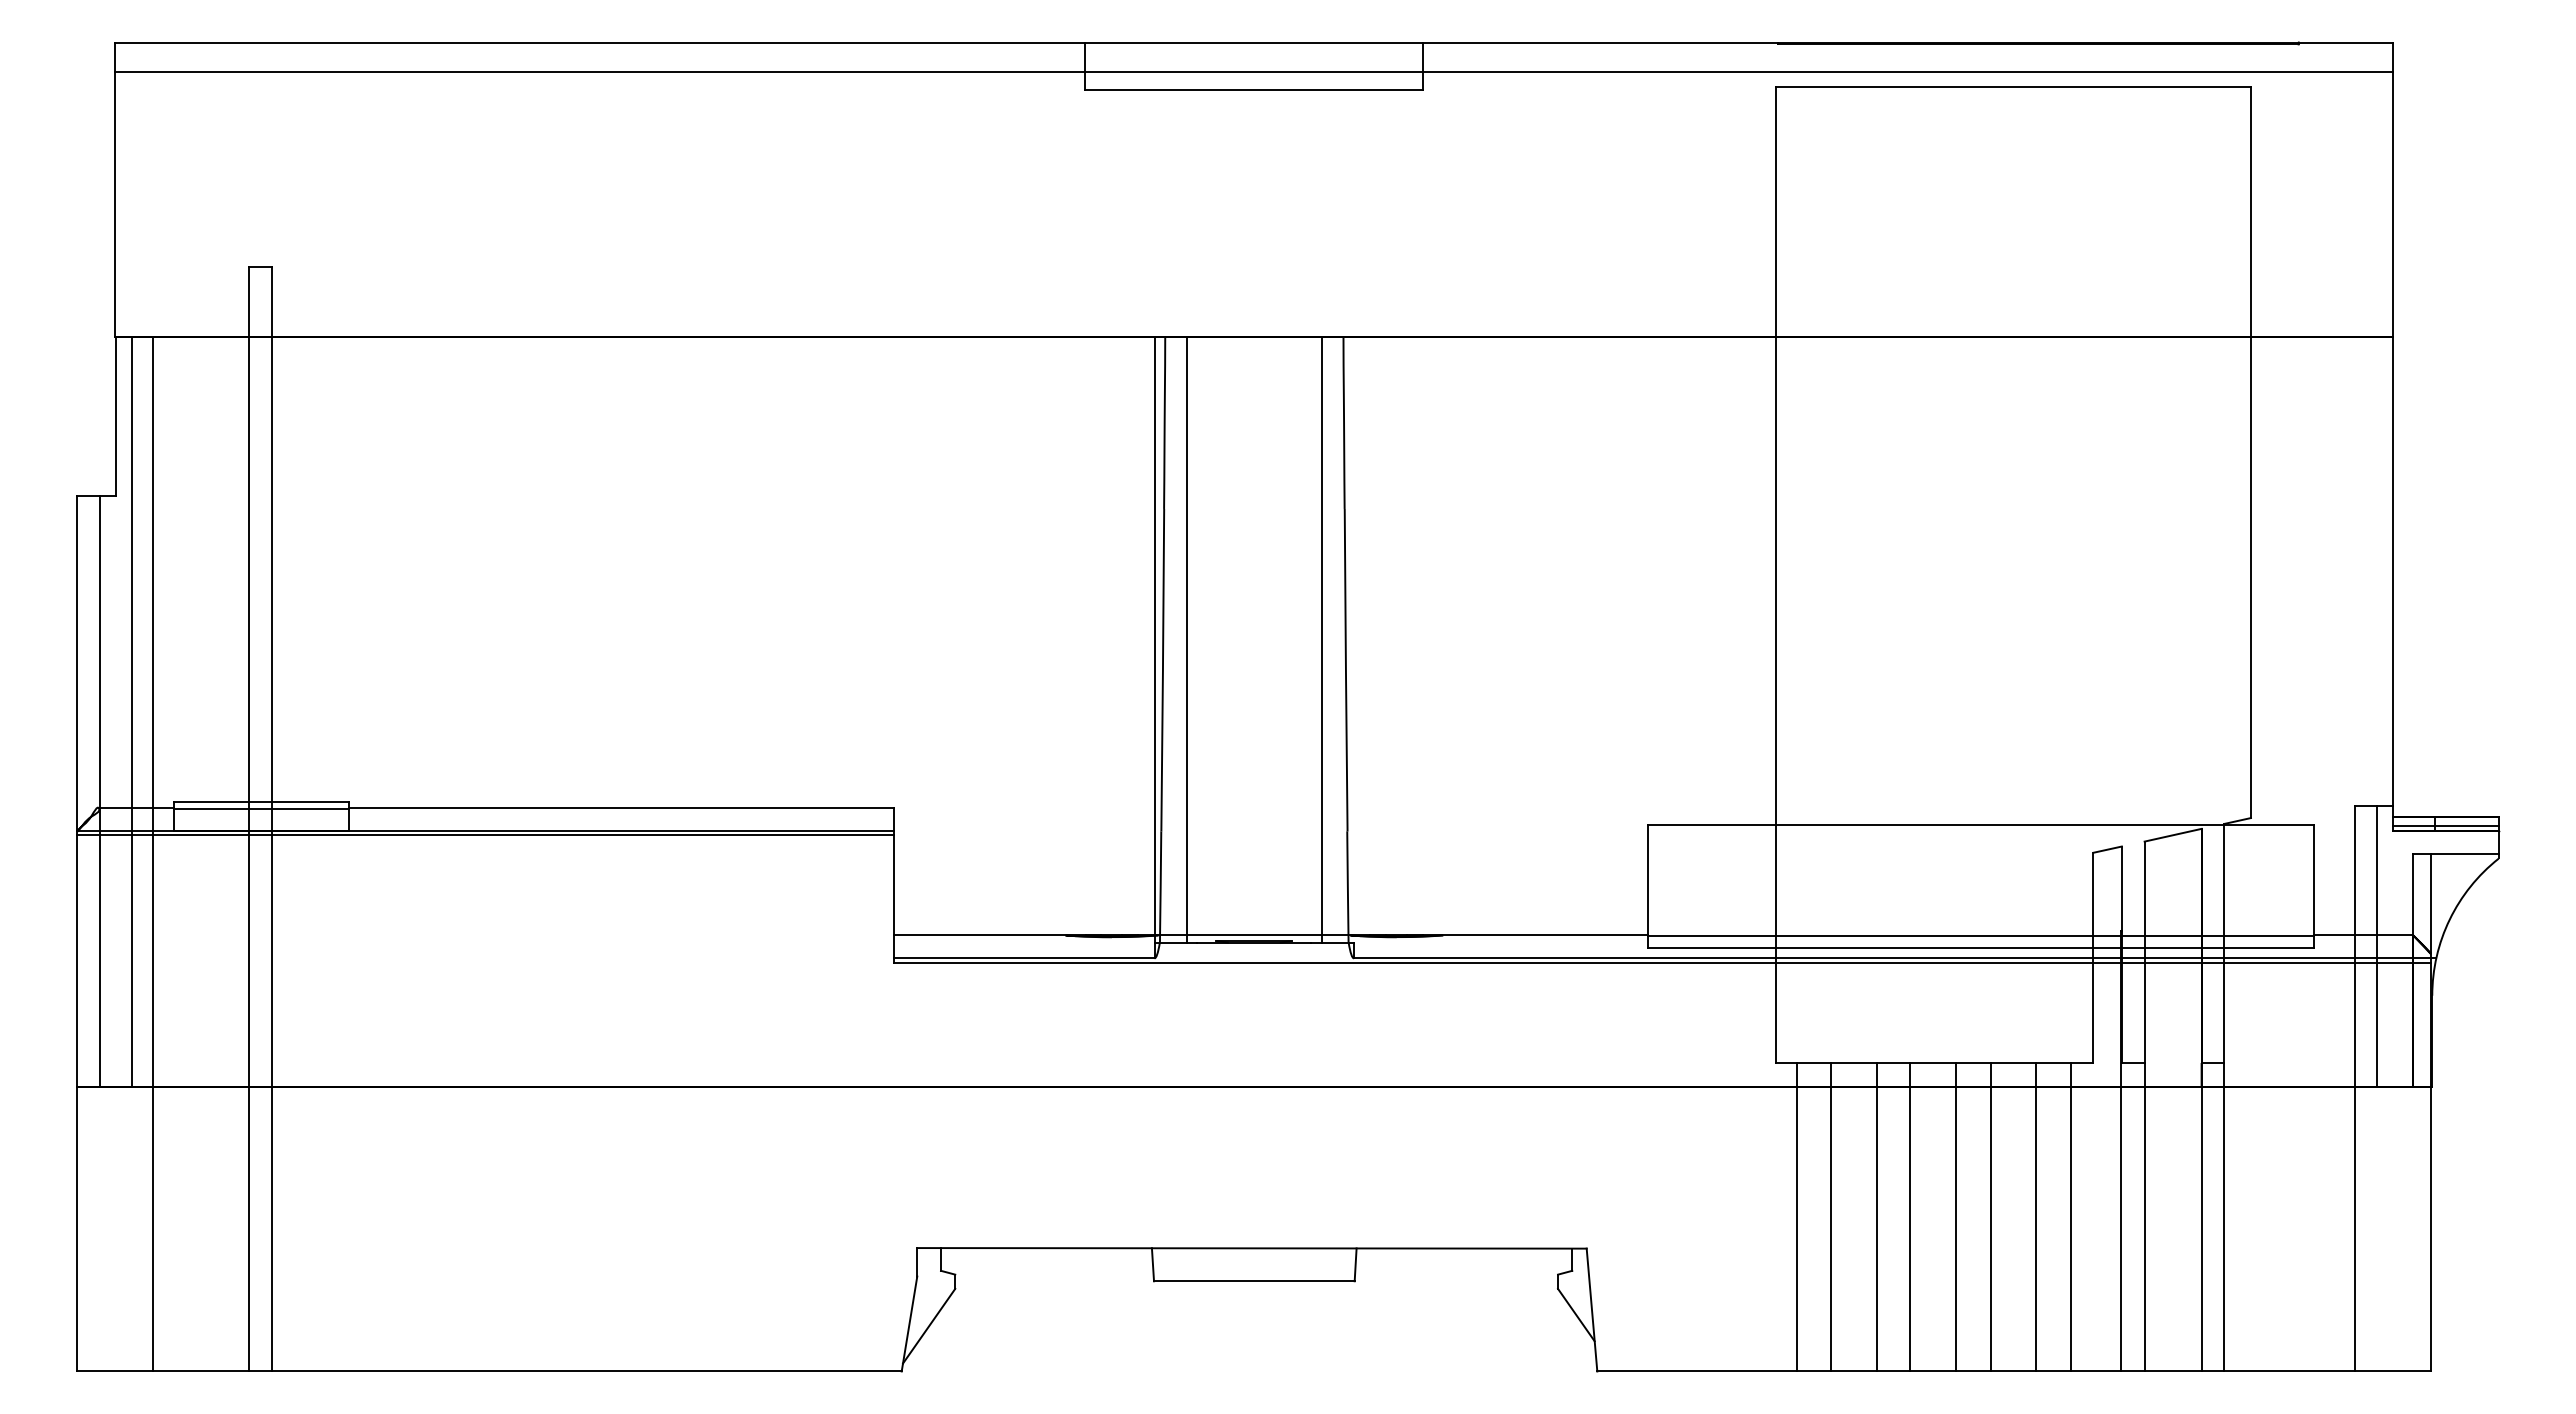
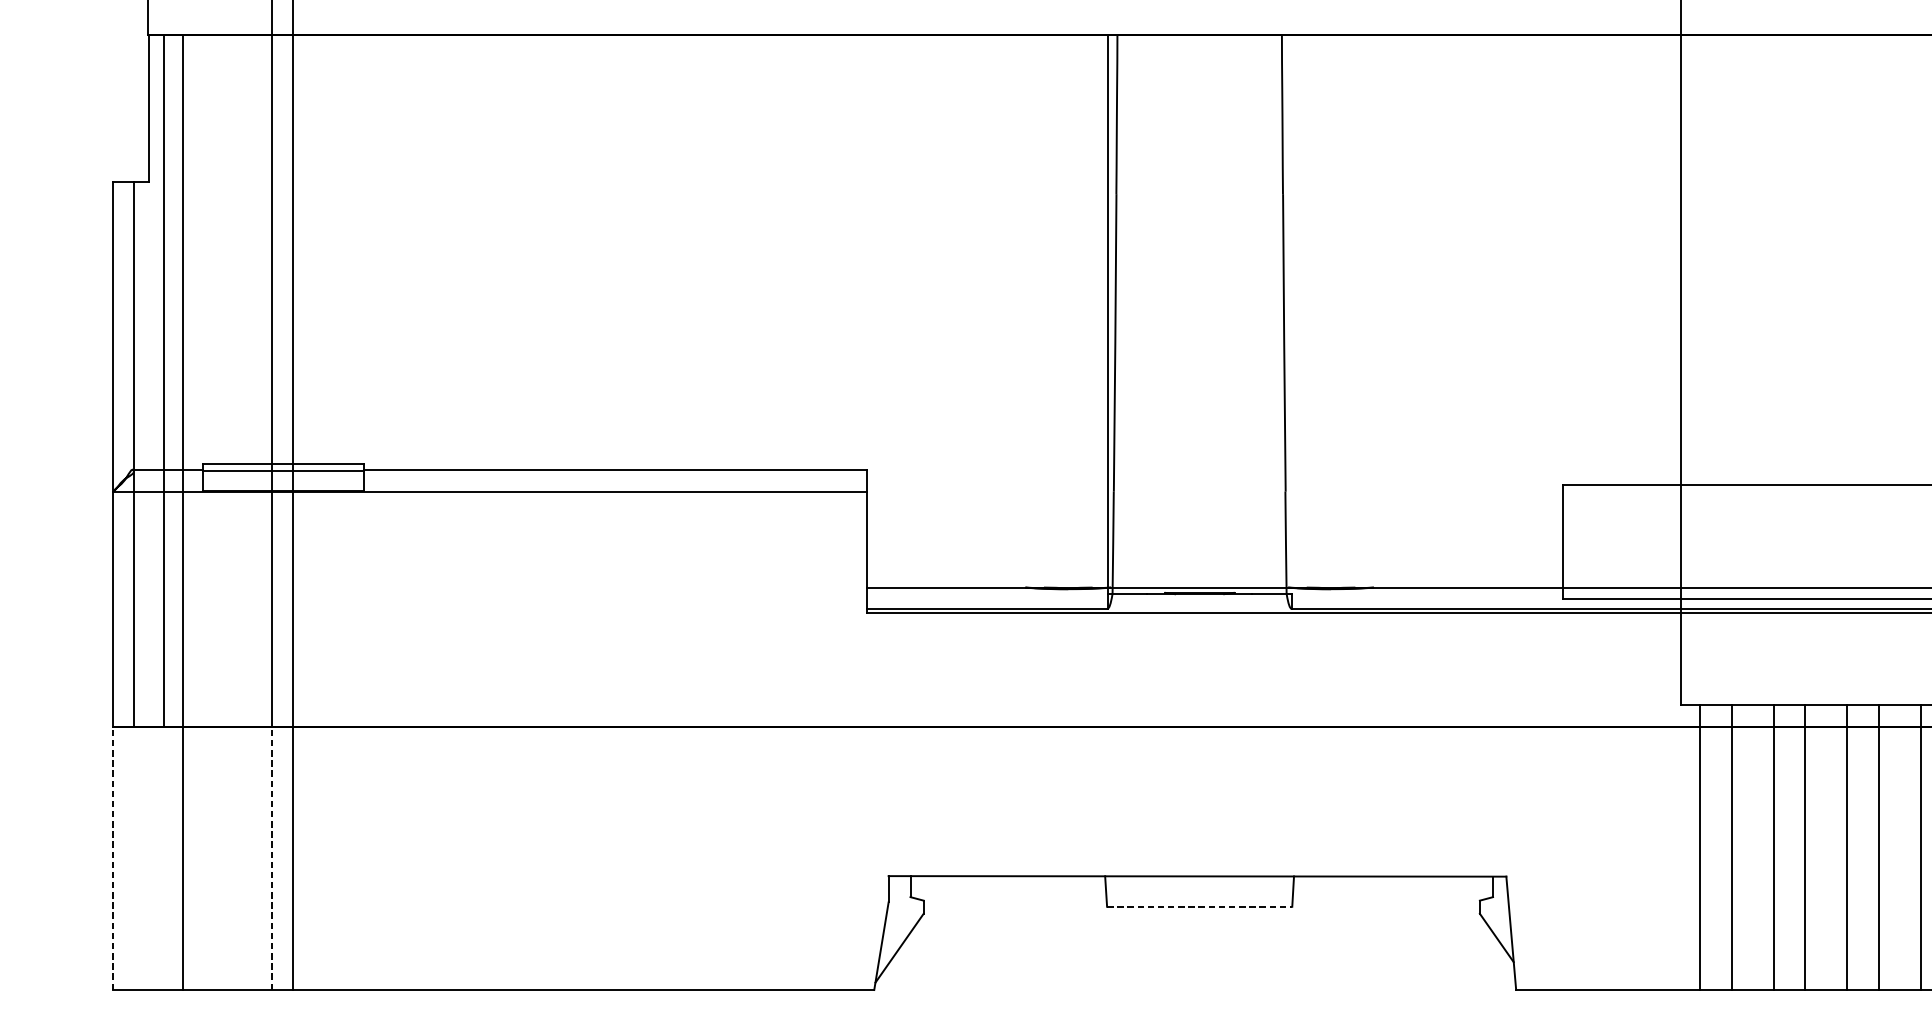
line: (1187, 639) -> (1137, 314), removed
line: (1321, 639) -> (1261, 314), removed
line: (485, 834) -> (490, 494), removed
line: (77, 1228) -> (113, 858), solid -> dashed
line: (249, 1228) -> (272, 858), solid -> dashed
line: (1254, 1281) -> (1199, 906), solid -> dashed

